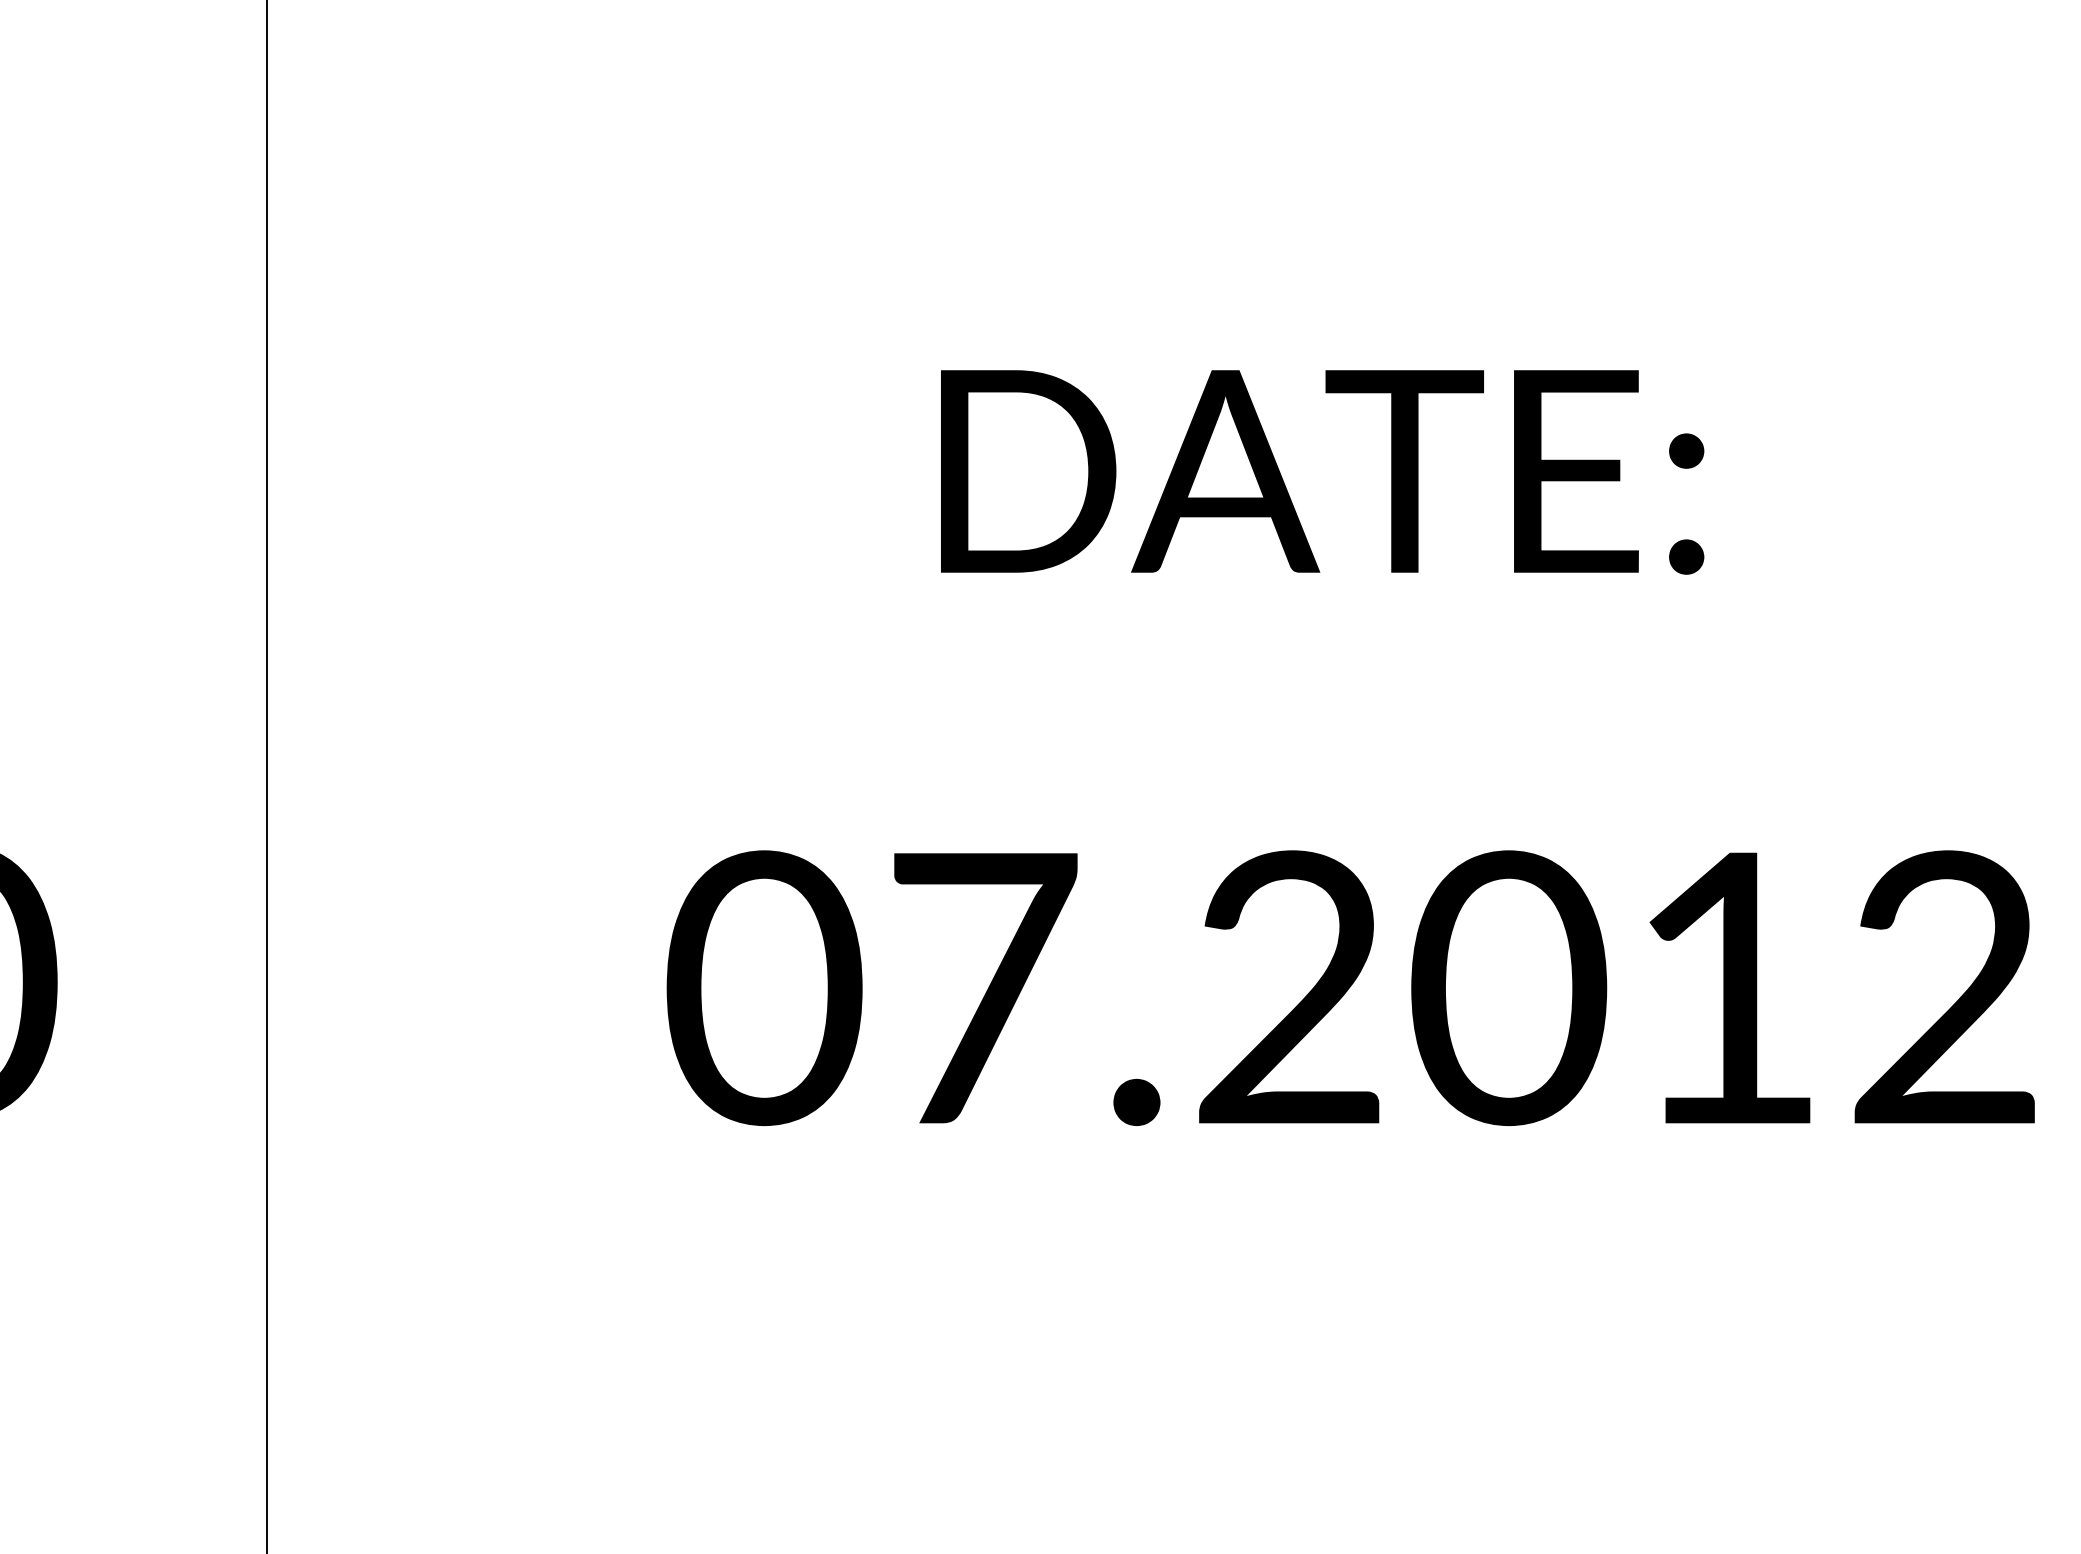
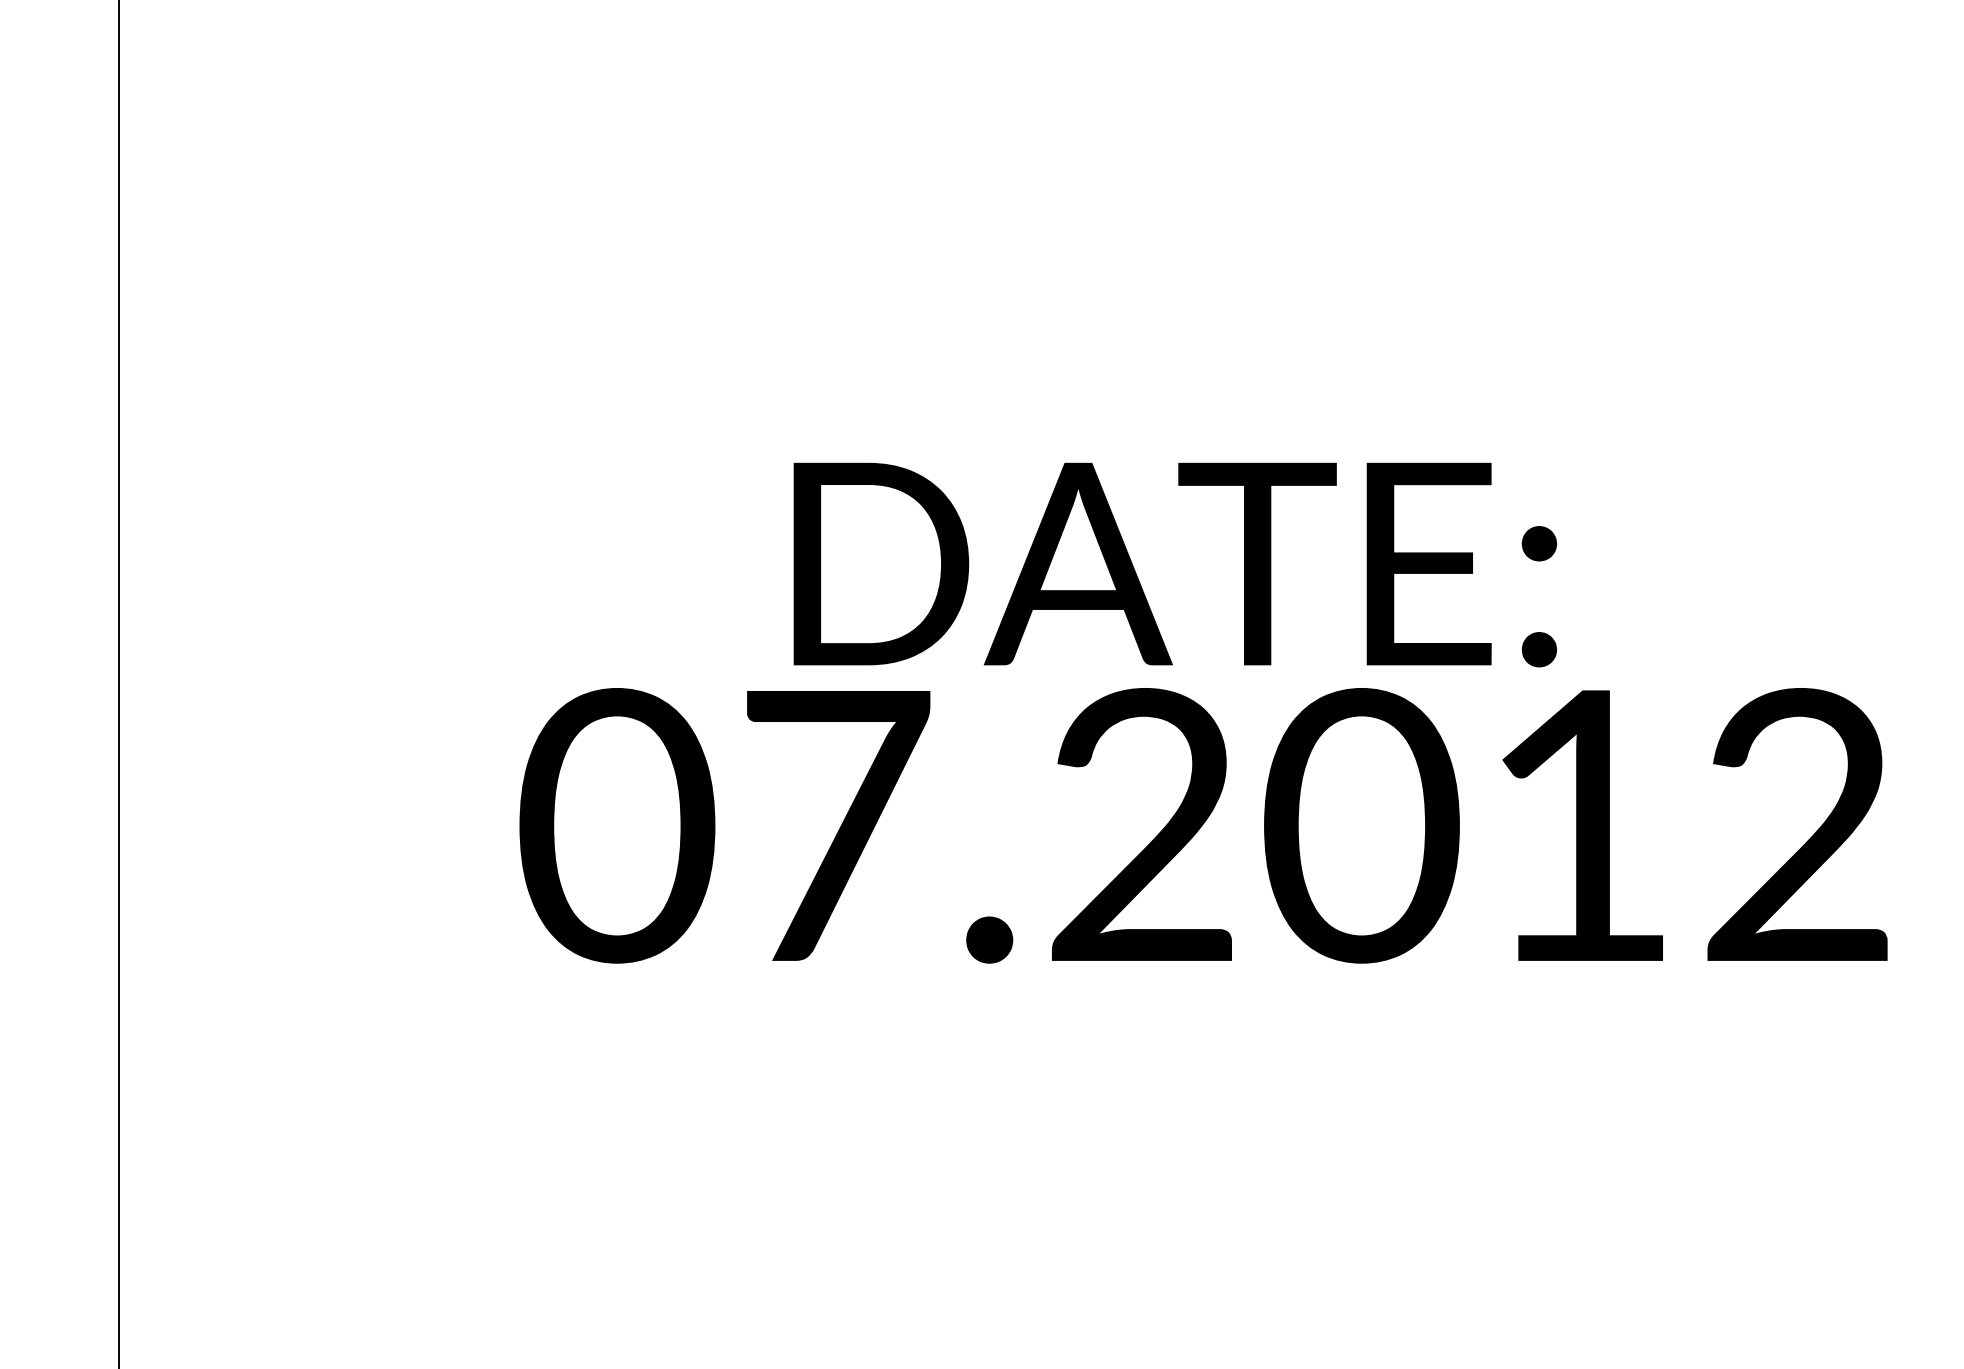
text: (1322, 472) -> (1175, 565), moved

